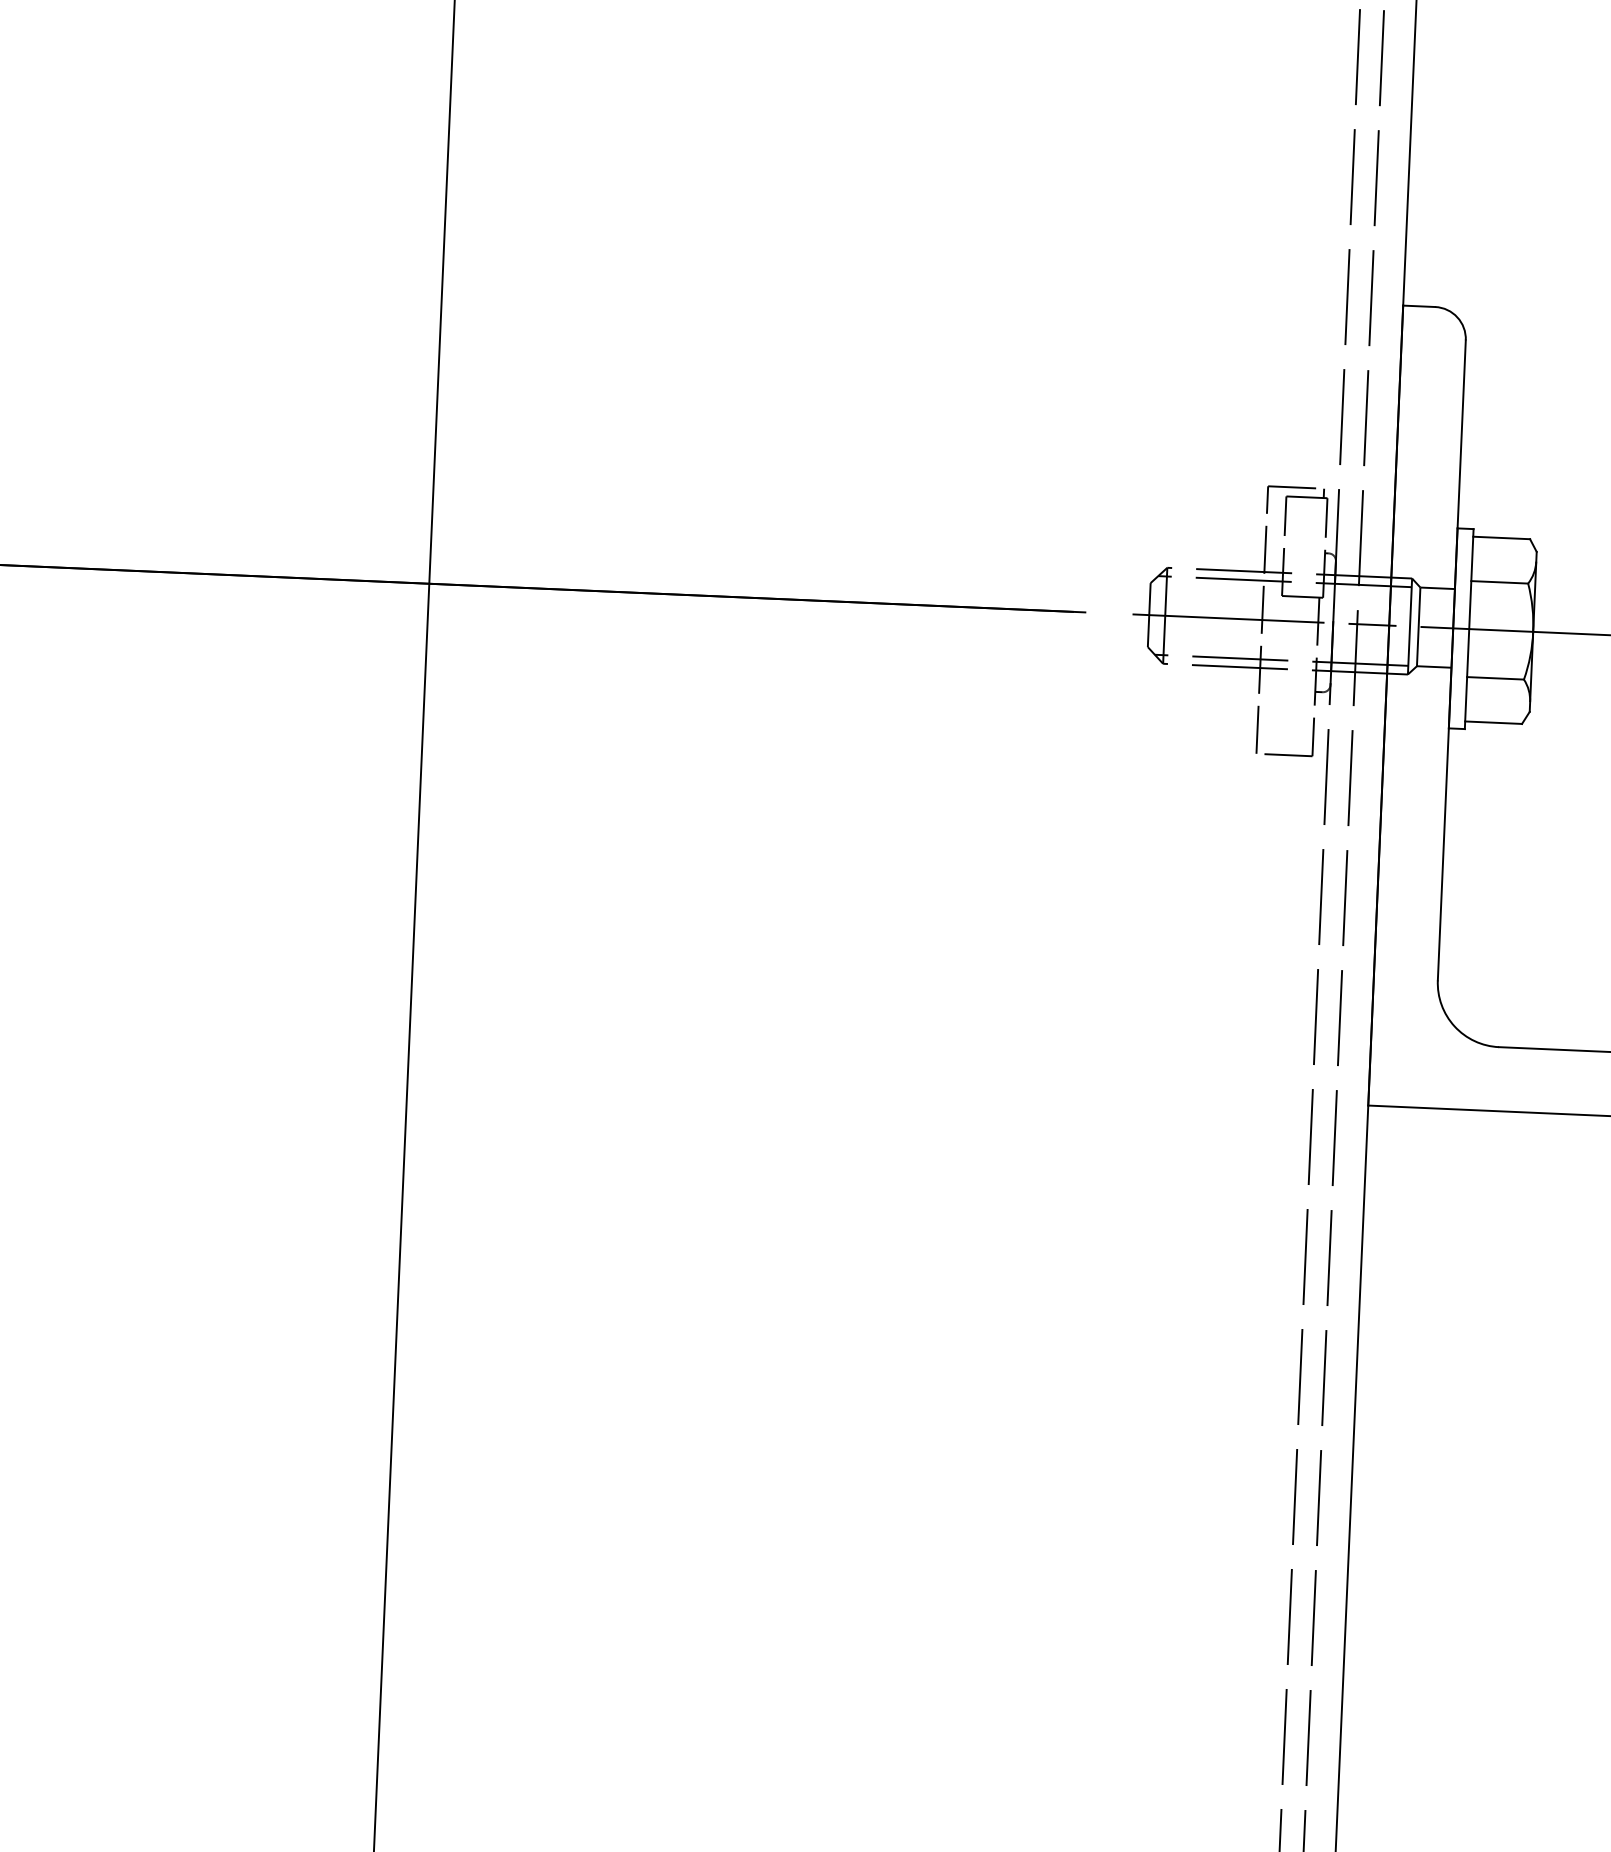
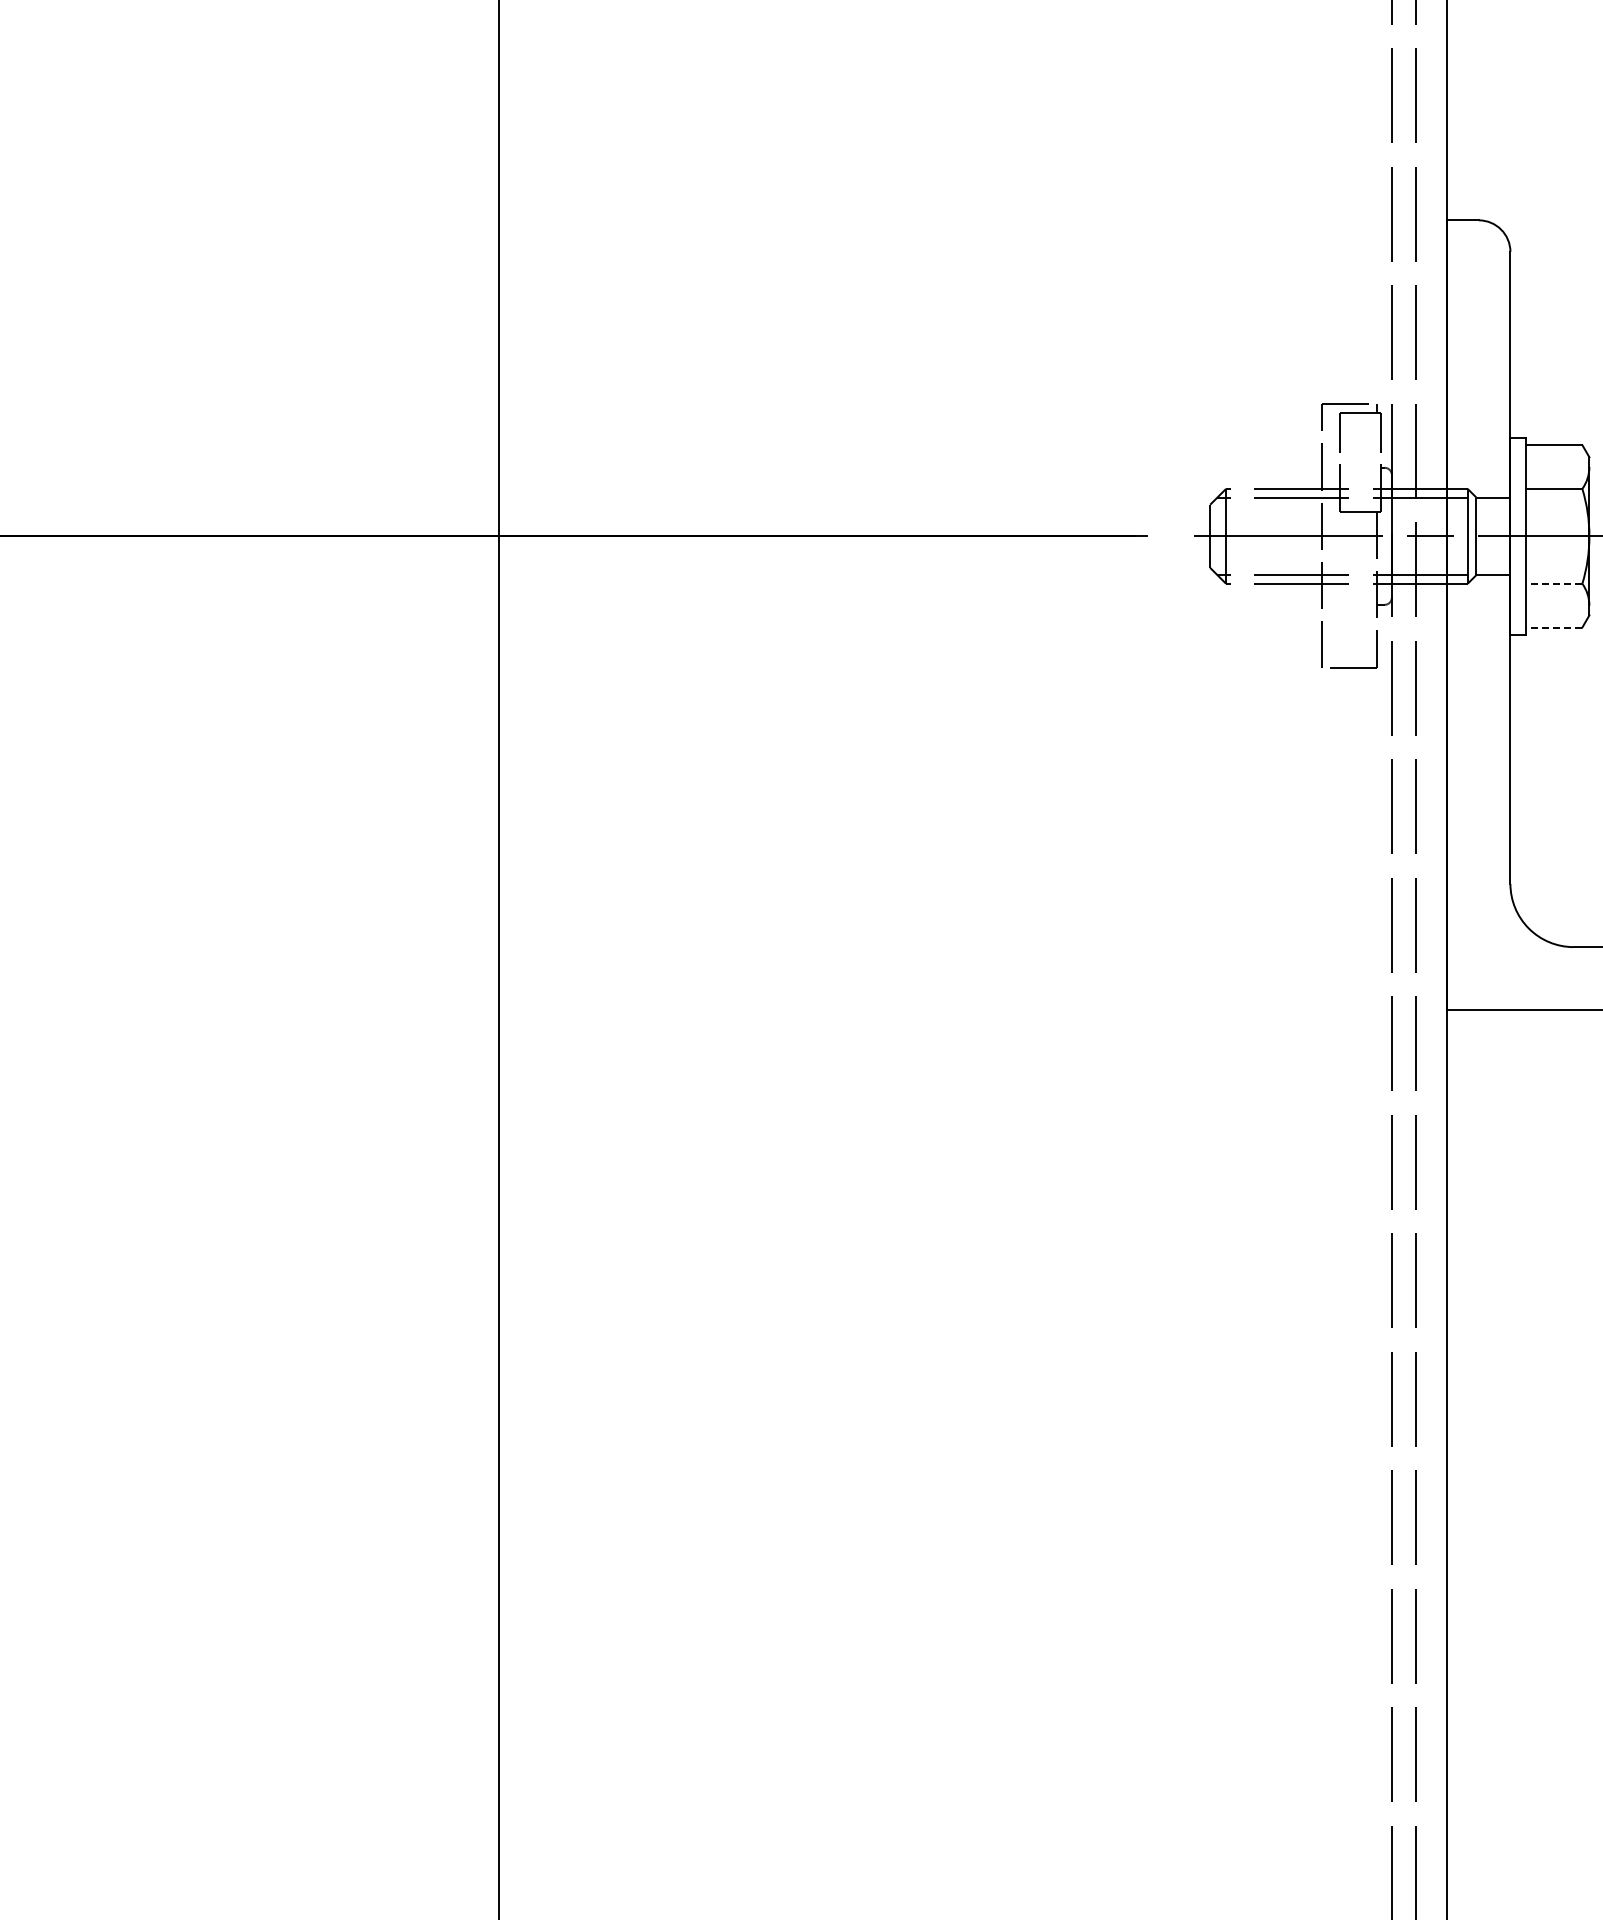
line: (1494, 678) -> (1553, 583), solid -> dashed
line: (1492, 722) -> (1553, 627), solid -> dashed

